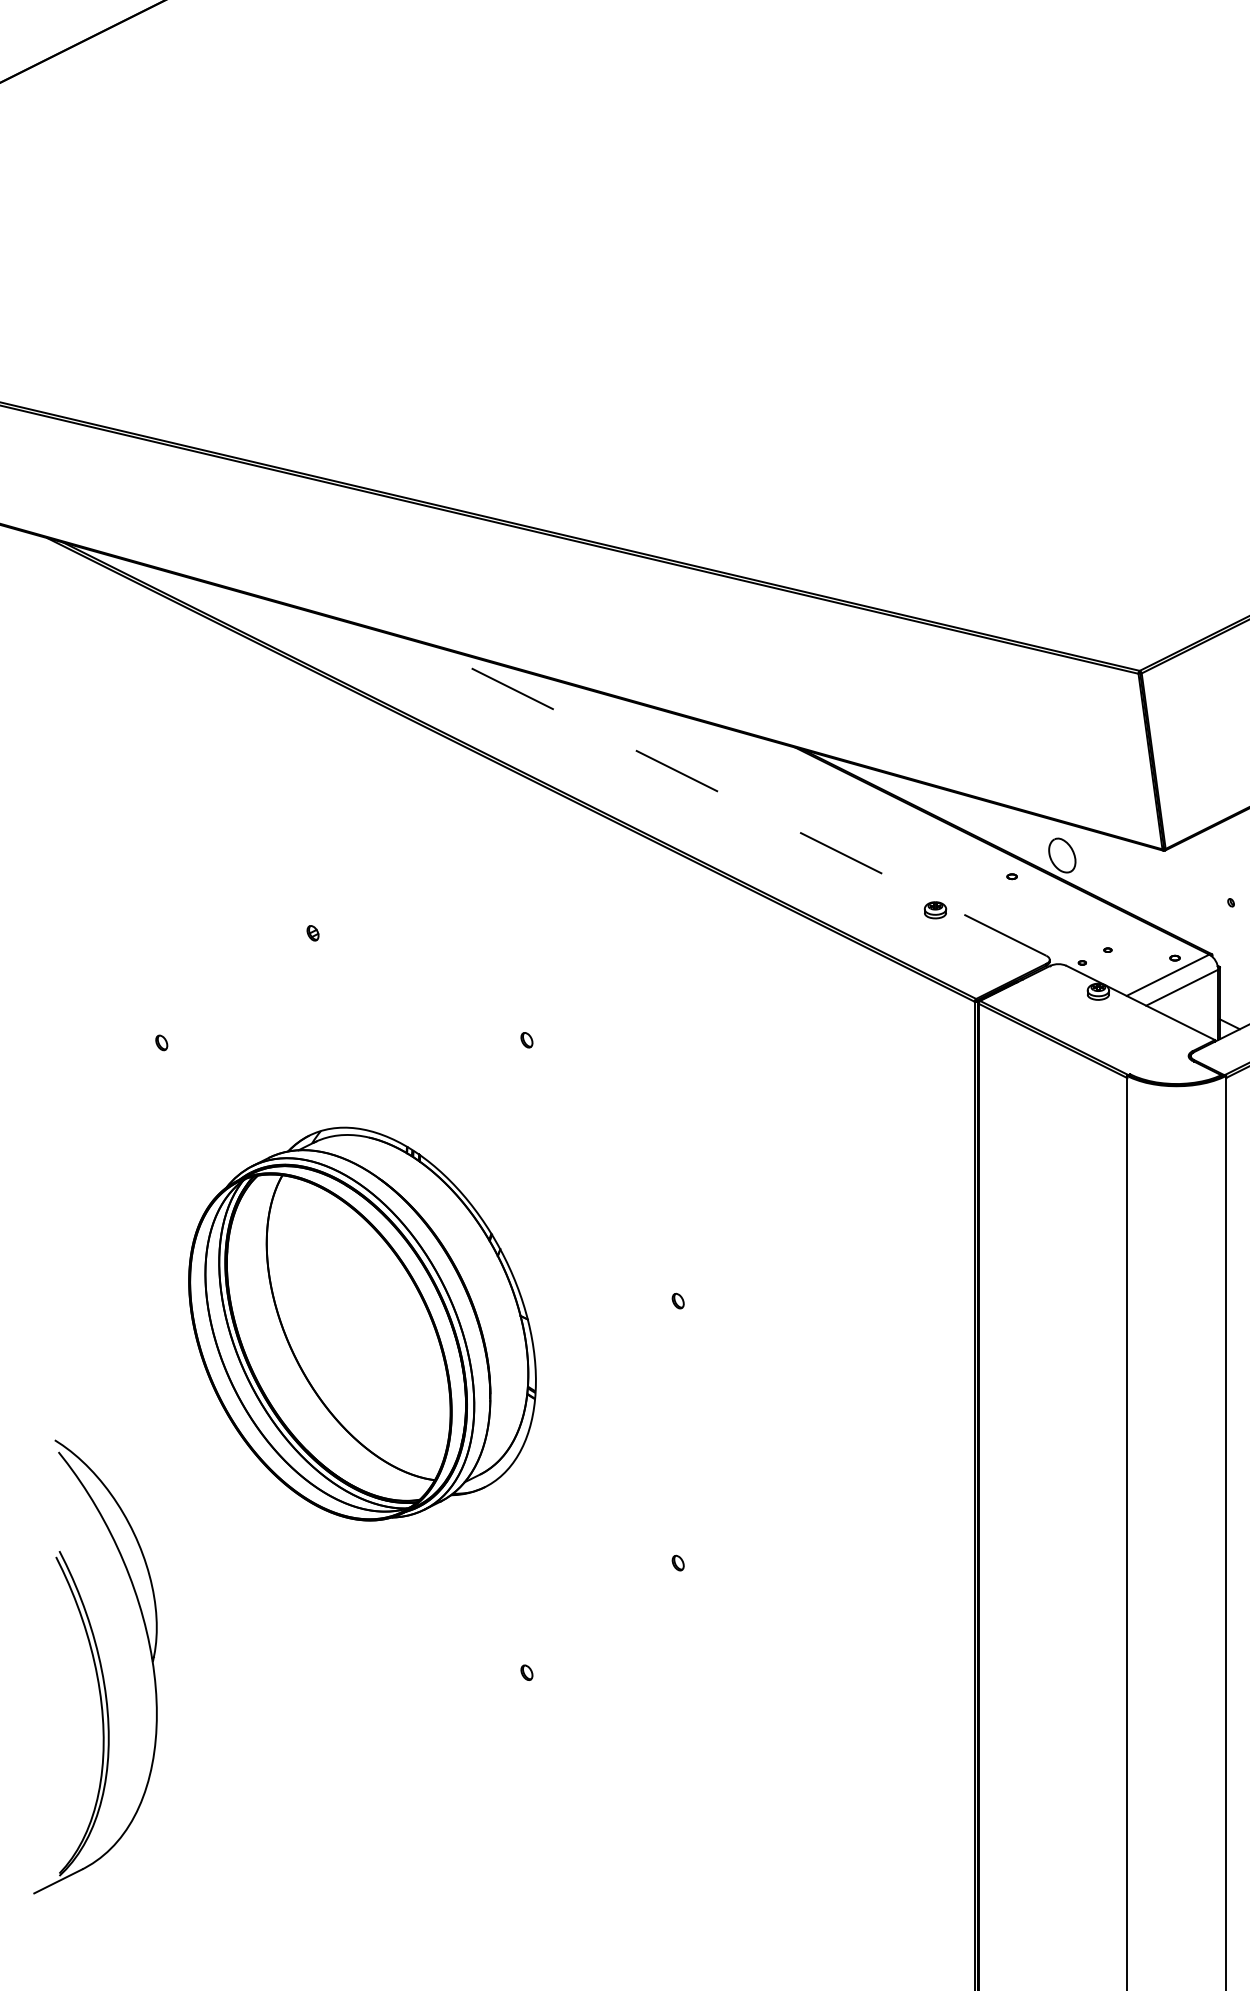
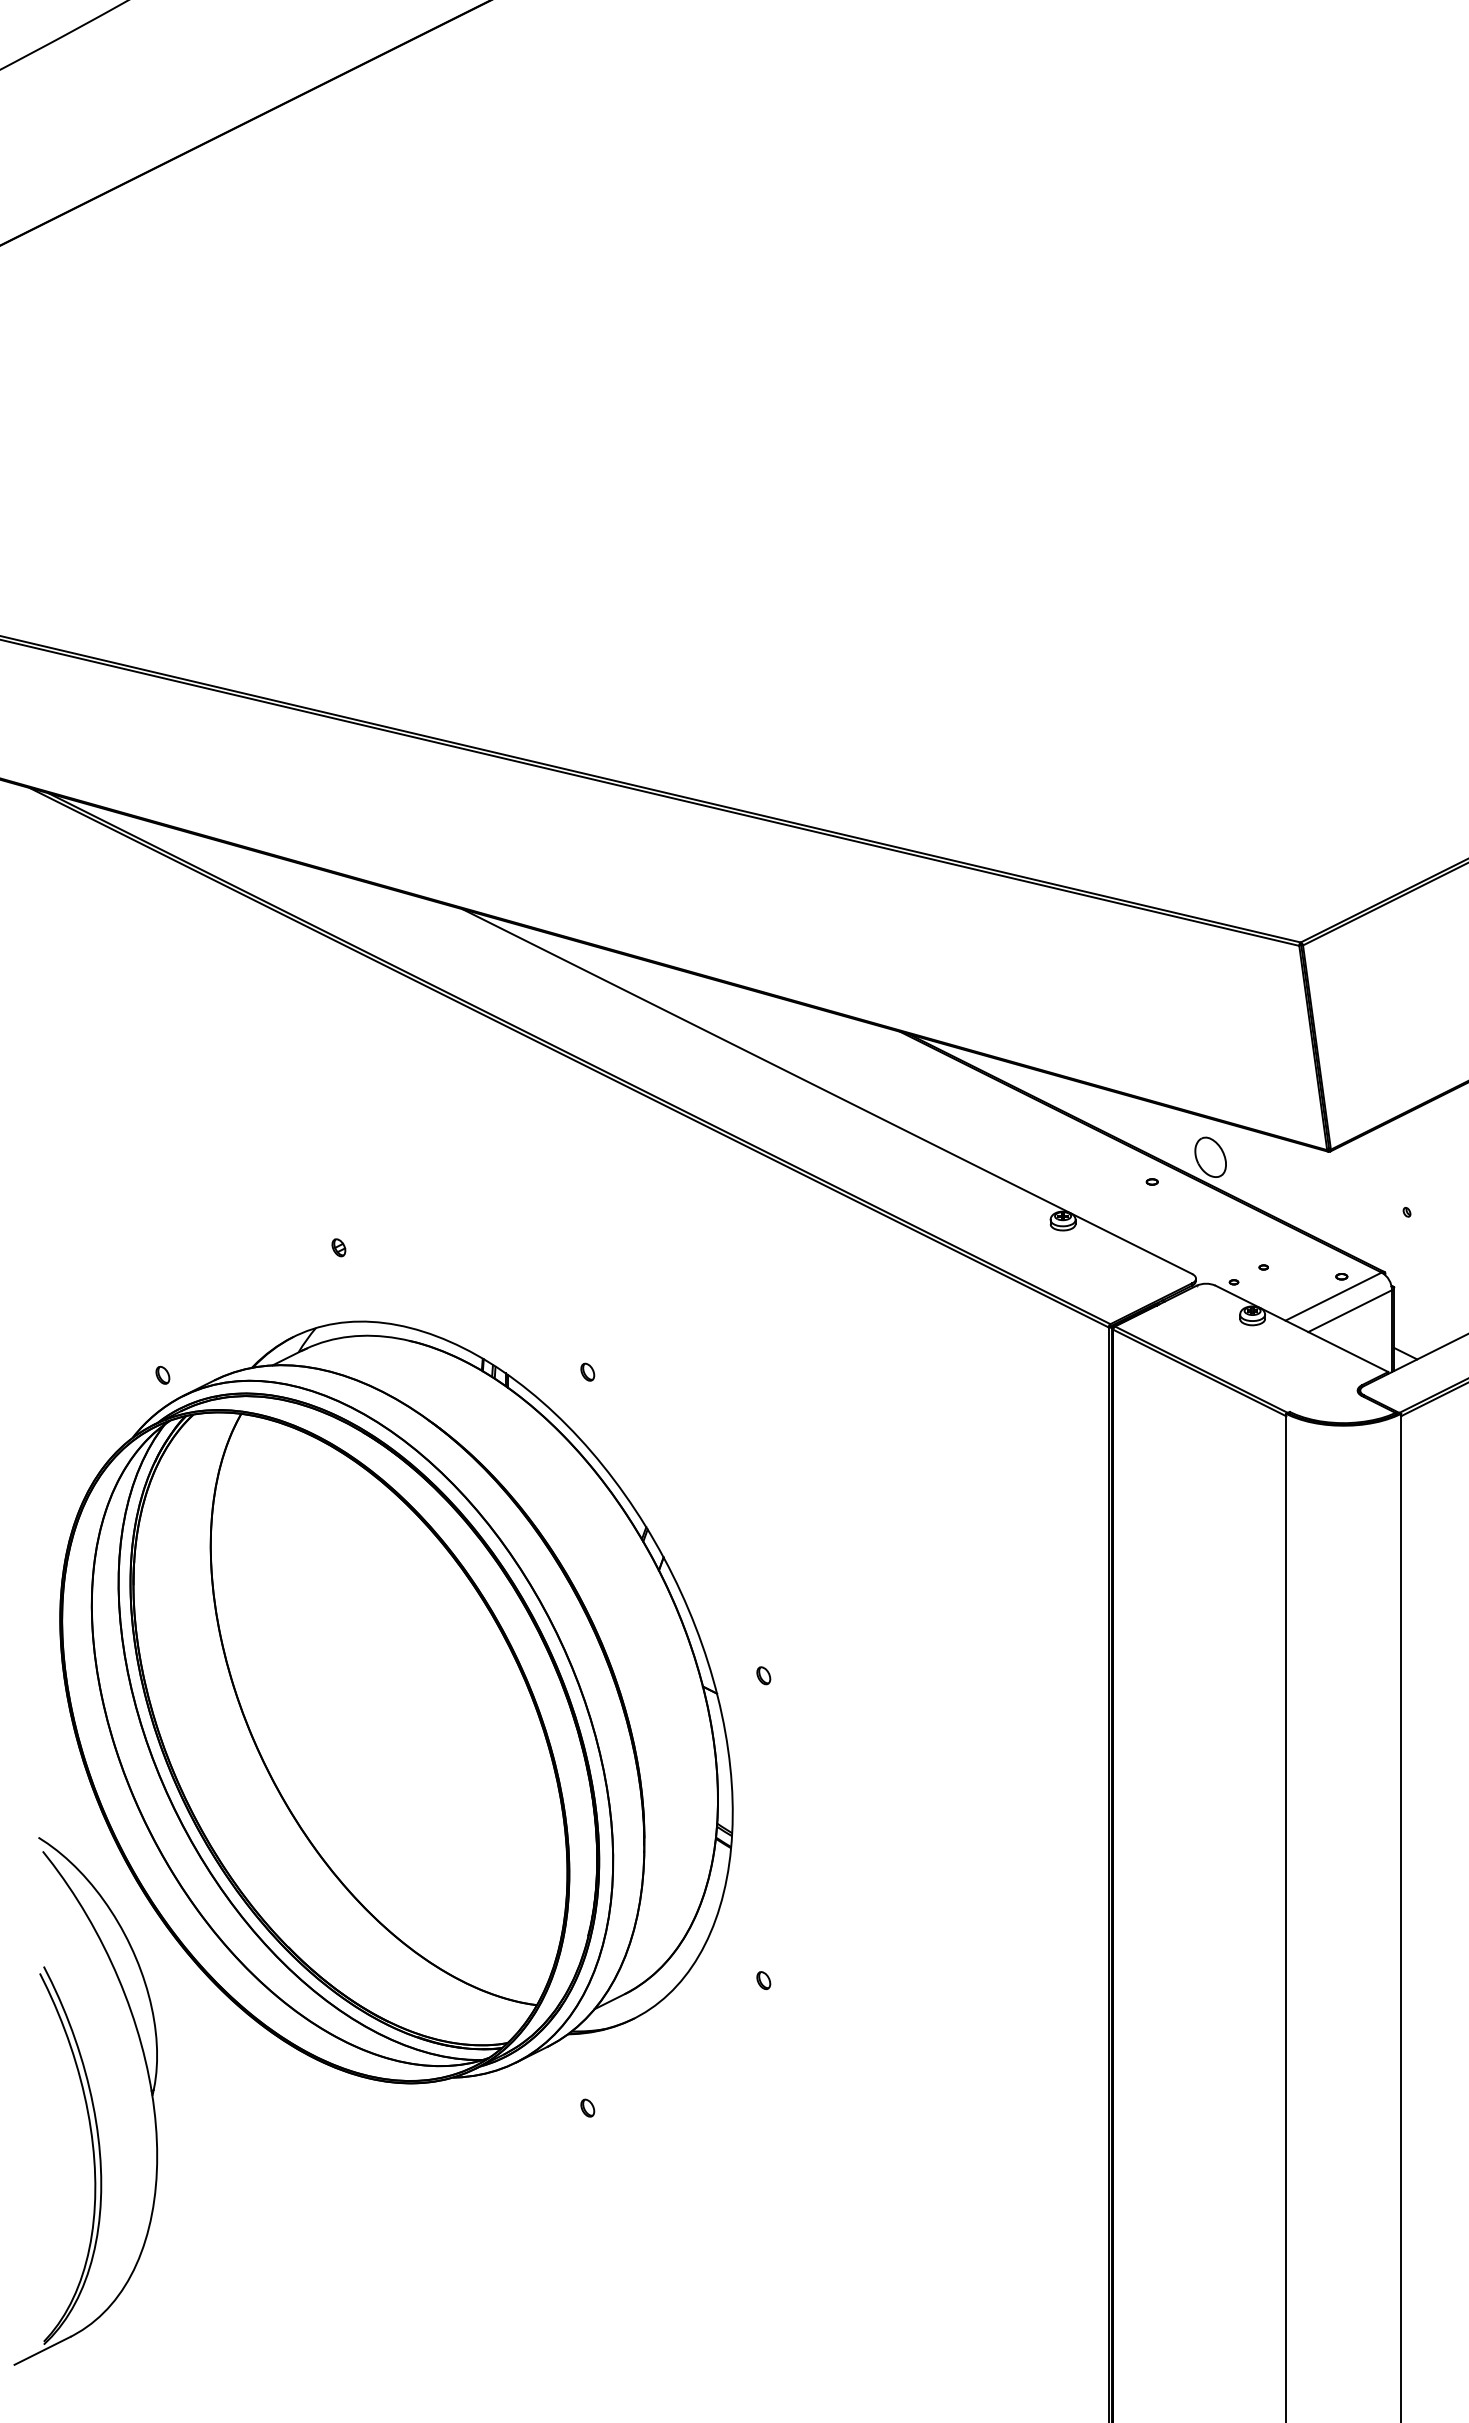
line: (732, 798) -> (827, 1091), dashed -> solid
part: (362, 1324) -> (396, 1702), size x1.67

